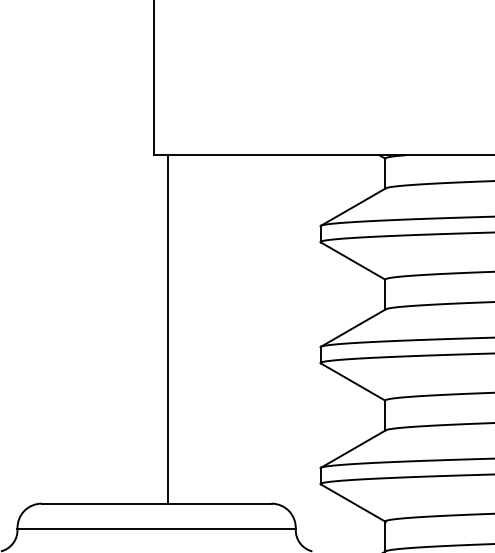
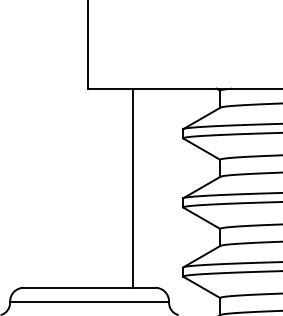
line: (168, 328) -> (133, 187), moved

